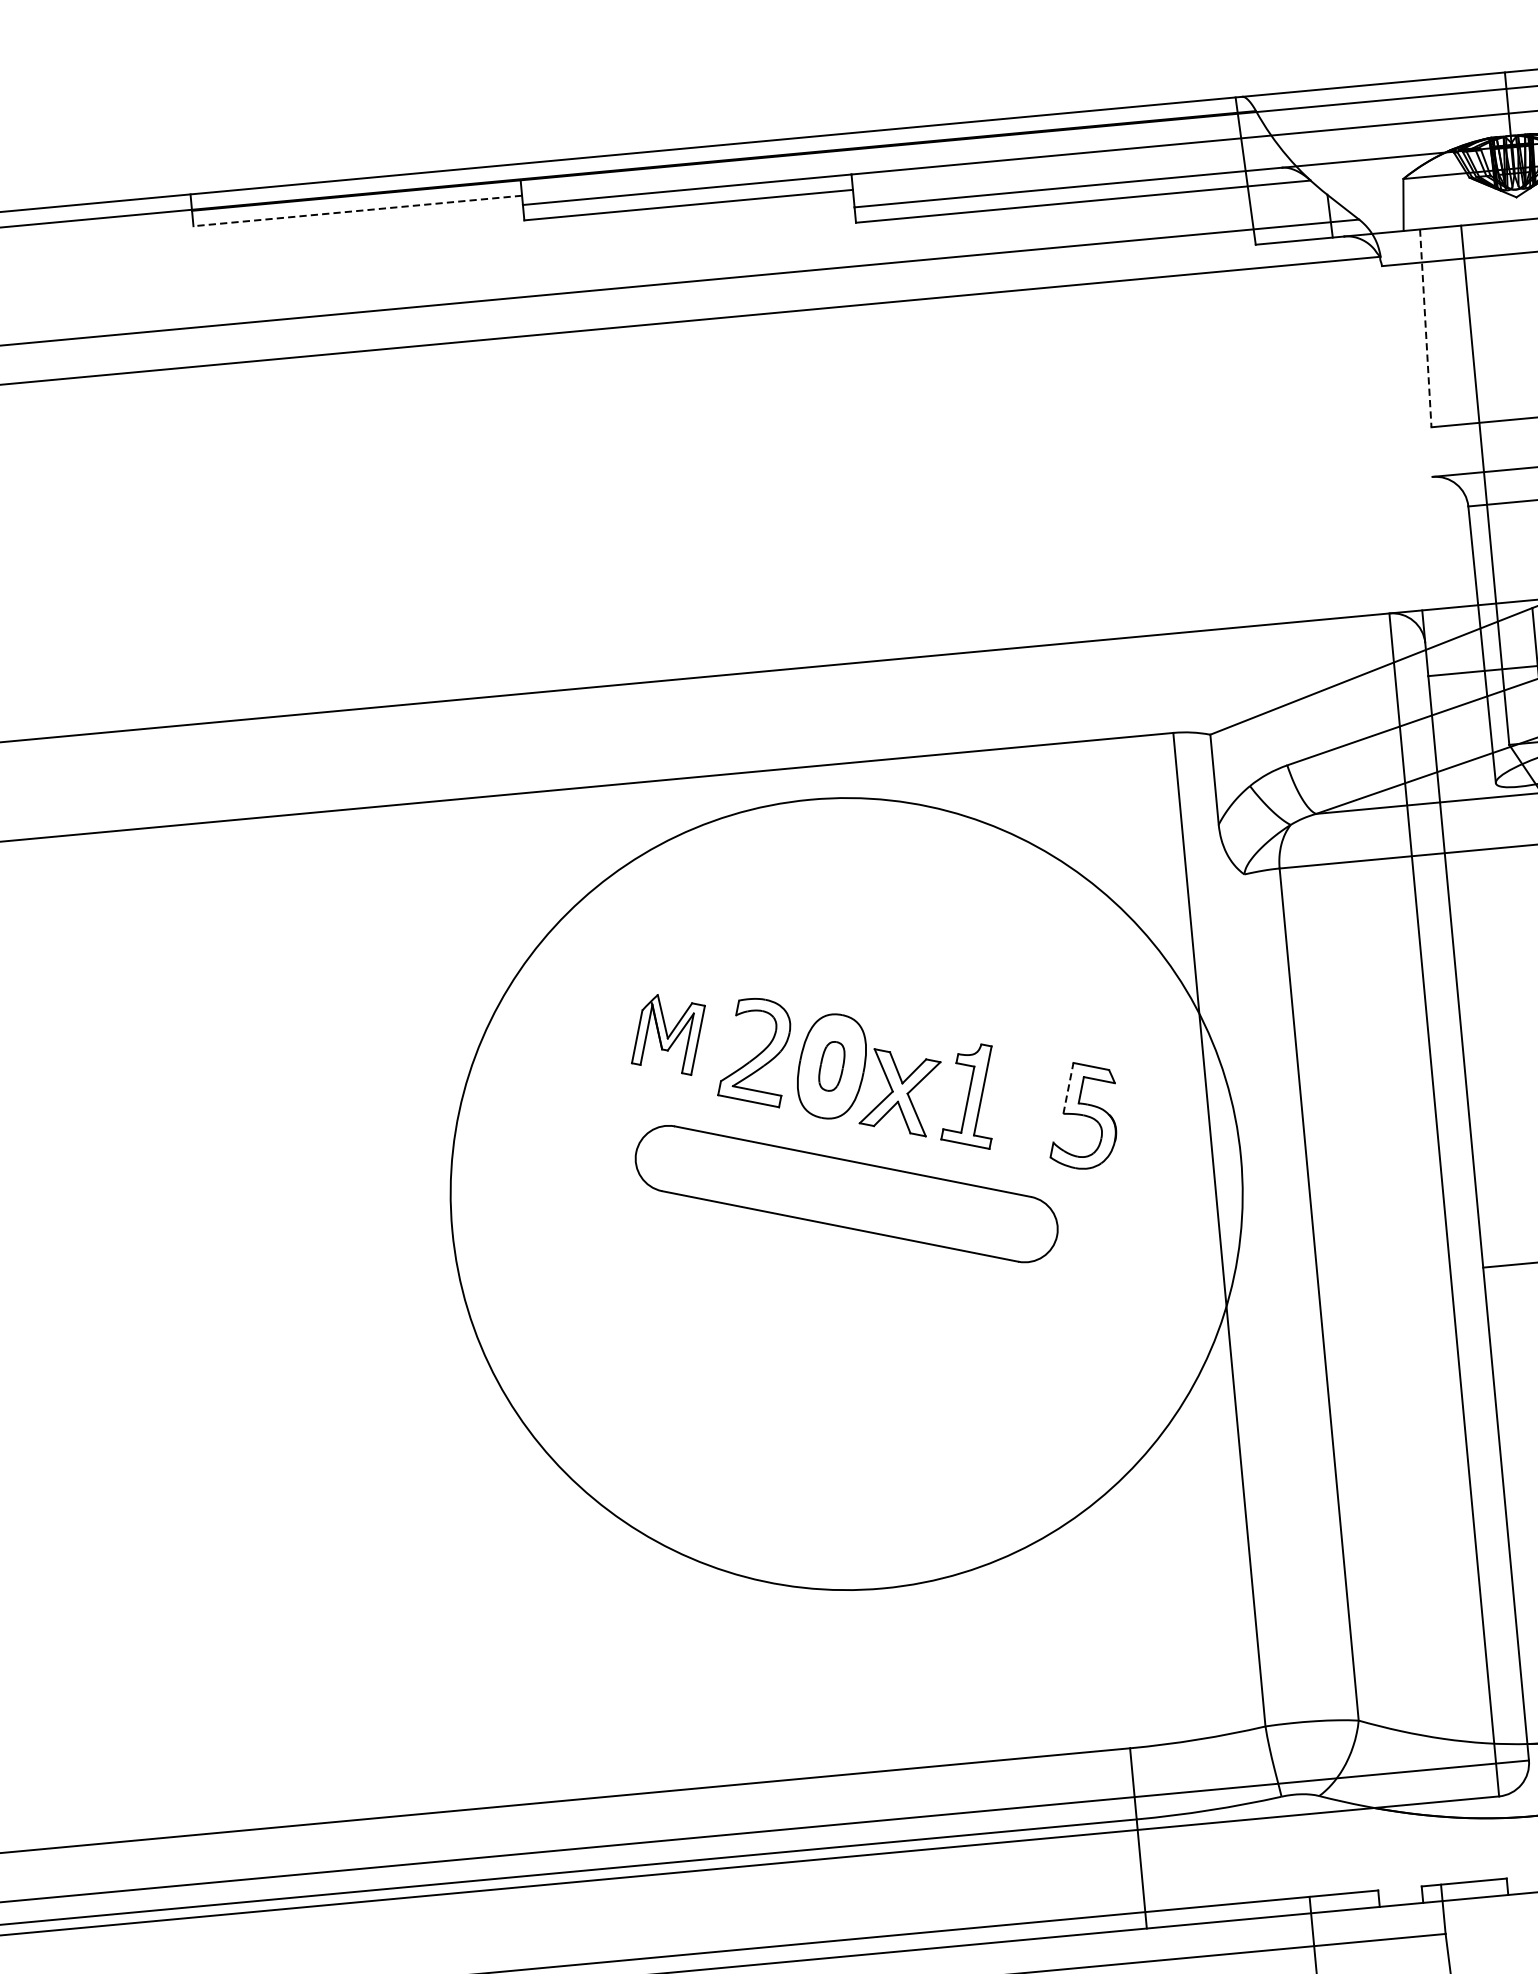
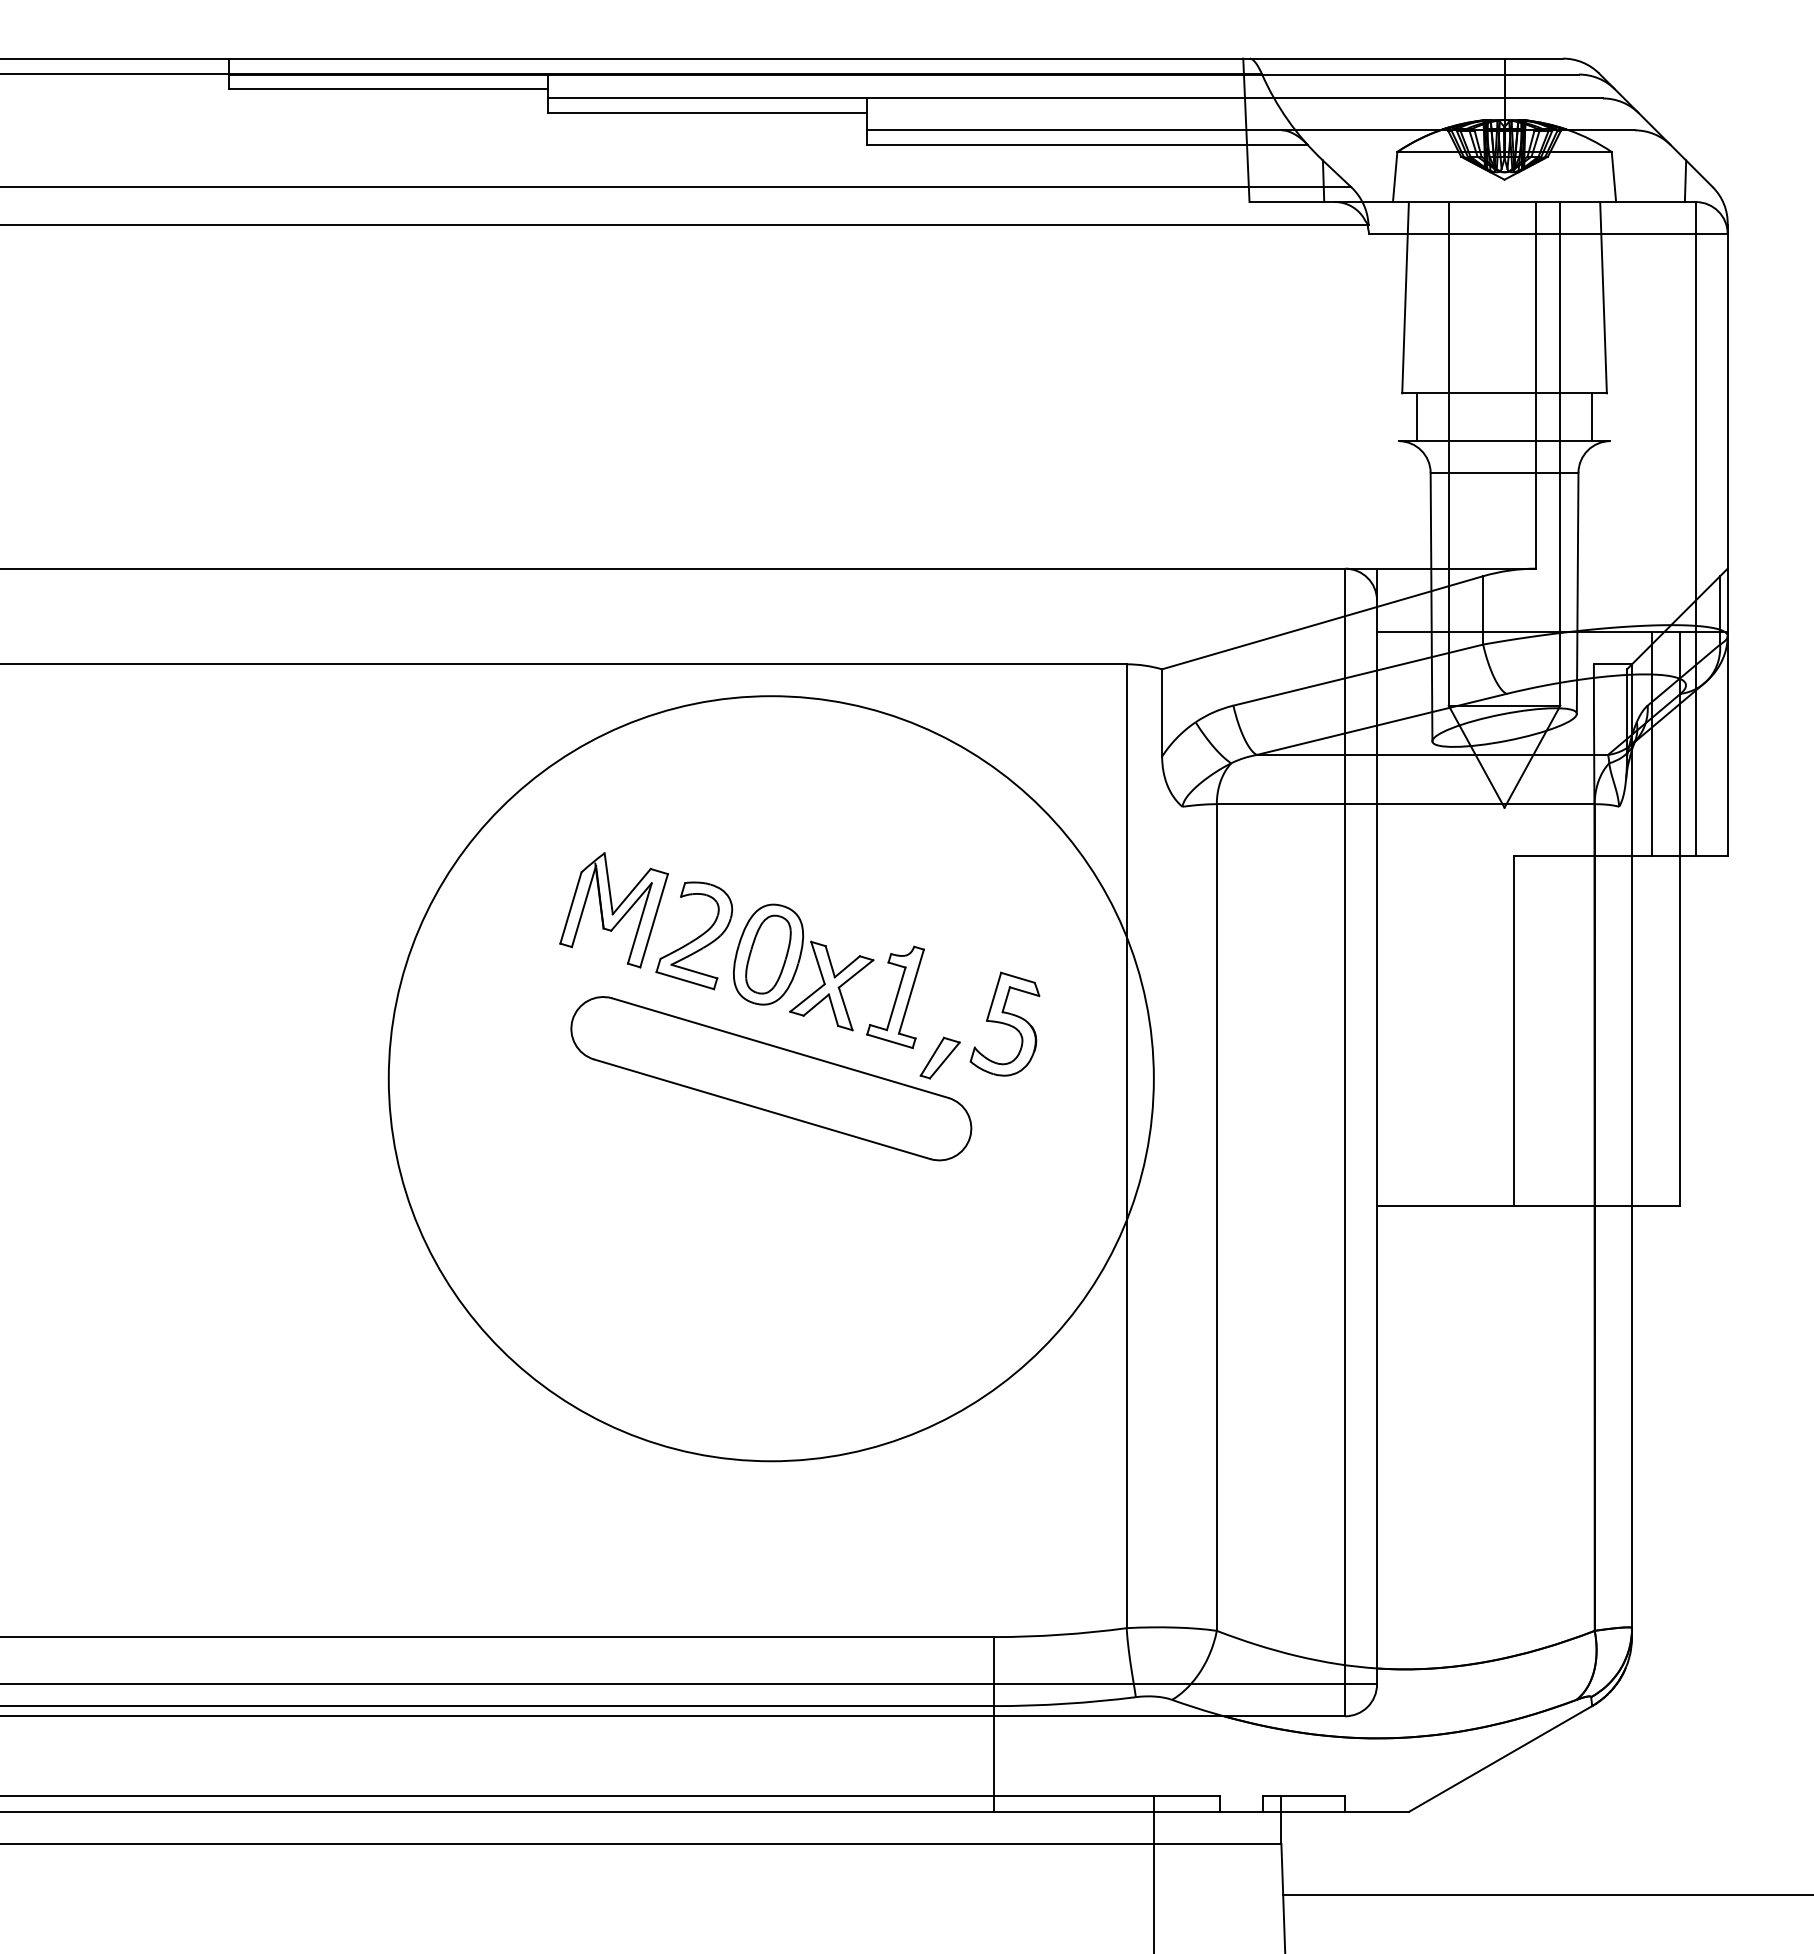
line: (357, 211) -> (388, 89), dashed -> solid
line: (1425, 328) -> (1405, 297), dashed -> solid
line: (1448, 450) -> (1416, 417), added
part: (667, 1035) -> (613, 910), size x1.43
part: (831, 1066) -> (768, 954), size x1.67
line: (1068, 1087) -> (994, 996), dashed -> solid
part: (1018, 1156) -> (939, 1057), added

